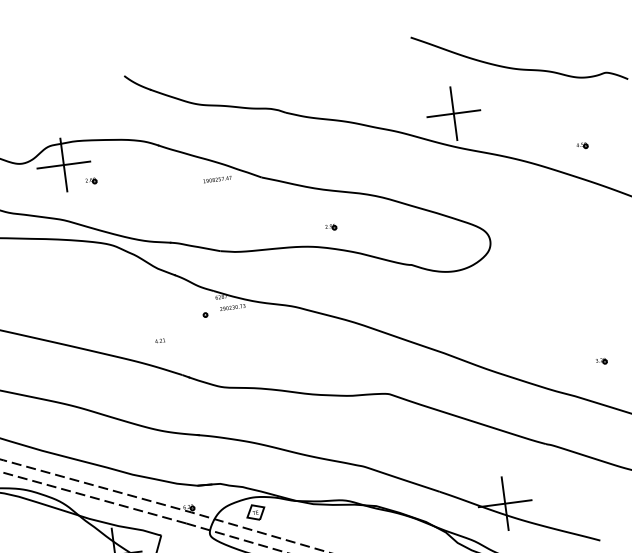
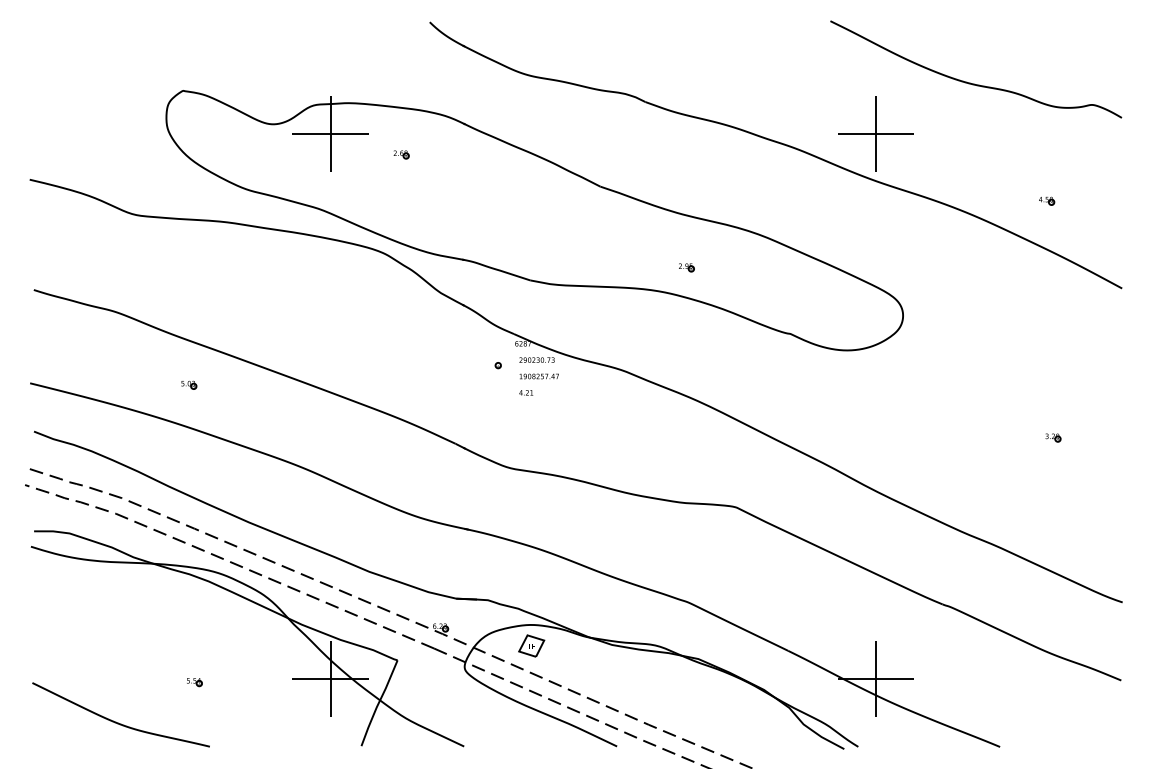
text: (216, 179) -> (538, 376), moved
part: (91, 180) -> (401, 154), moved
text: (160, 340) -> (526, 392), moved
part: (601, 361) -> (1053, 437), moved

